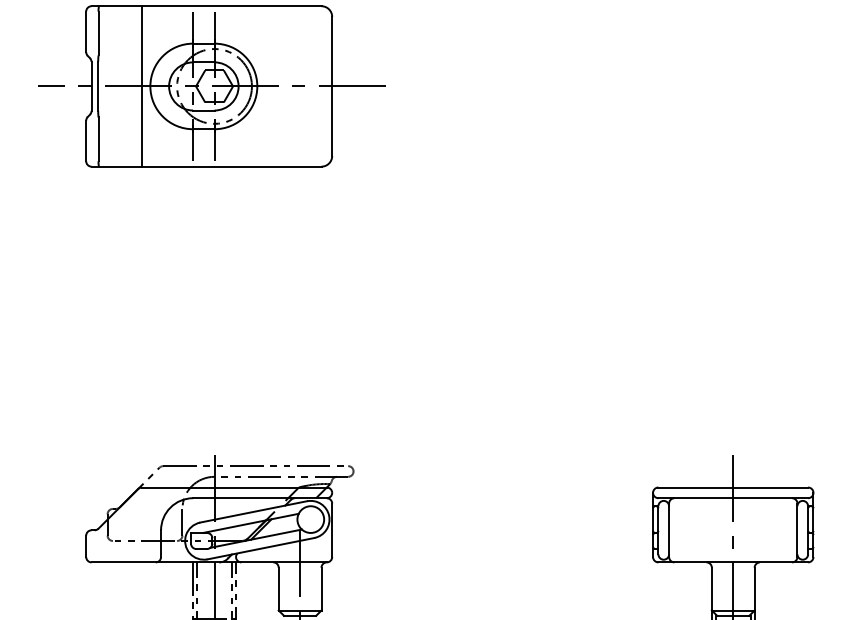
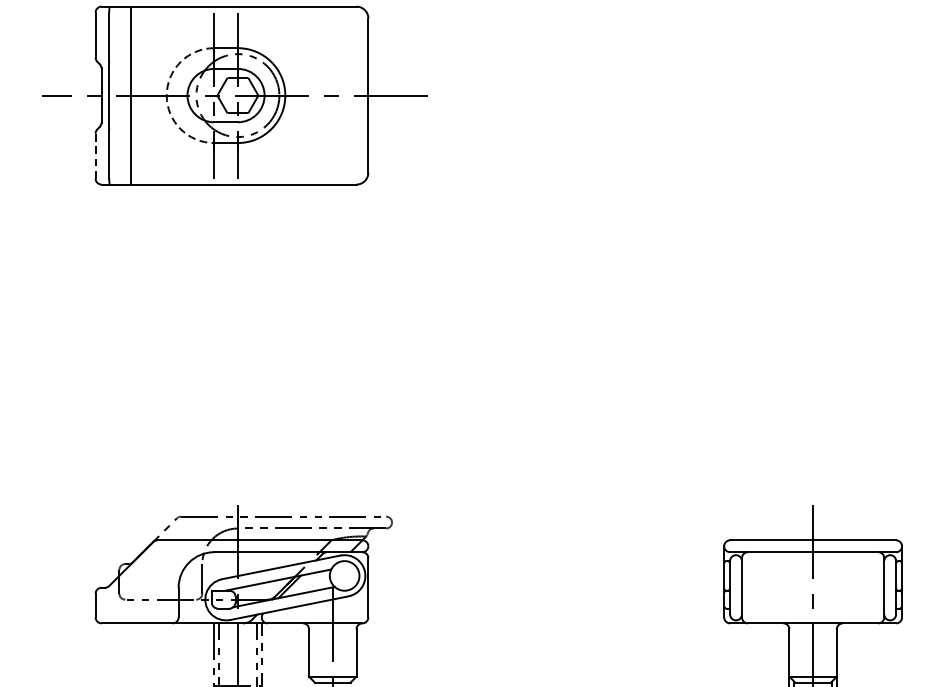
line: (141, 86) -> (130, 95), moved
arc: (150, 86) -> (166, 95), solid -> dashed
line: (86, 140) -> (95, 155), solid -> dashed

